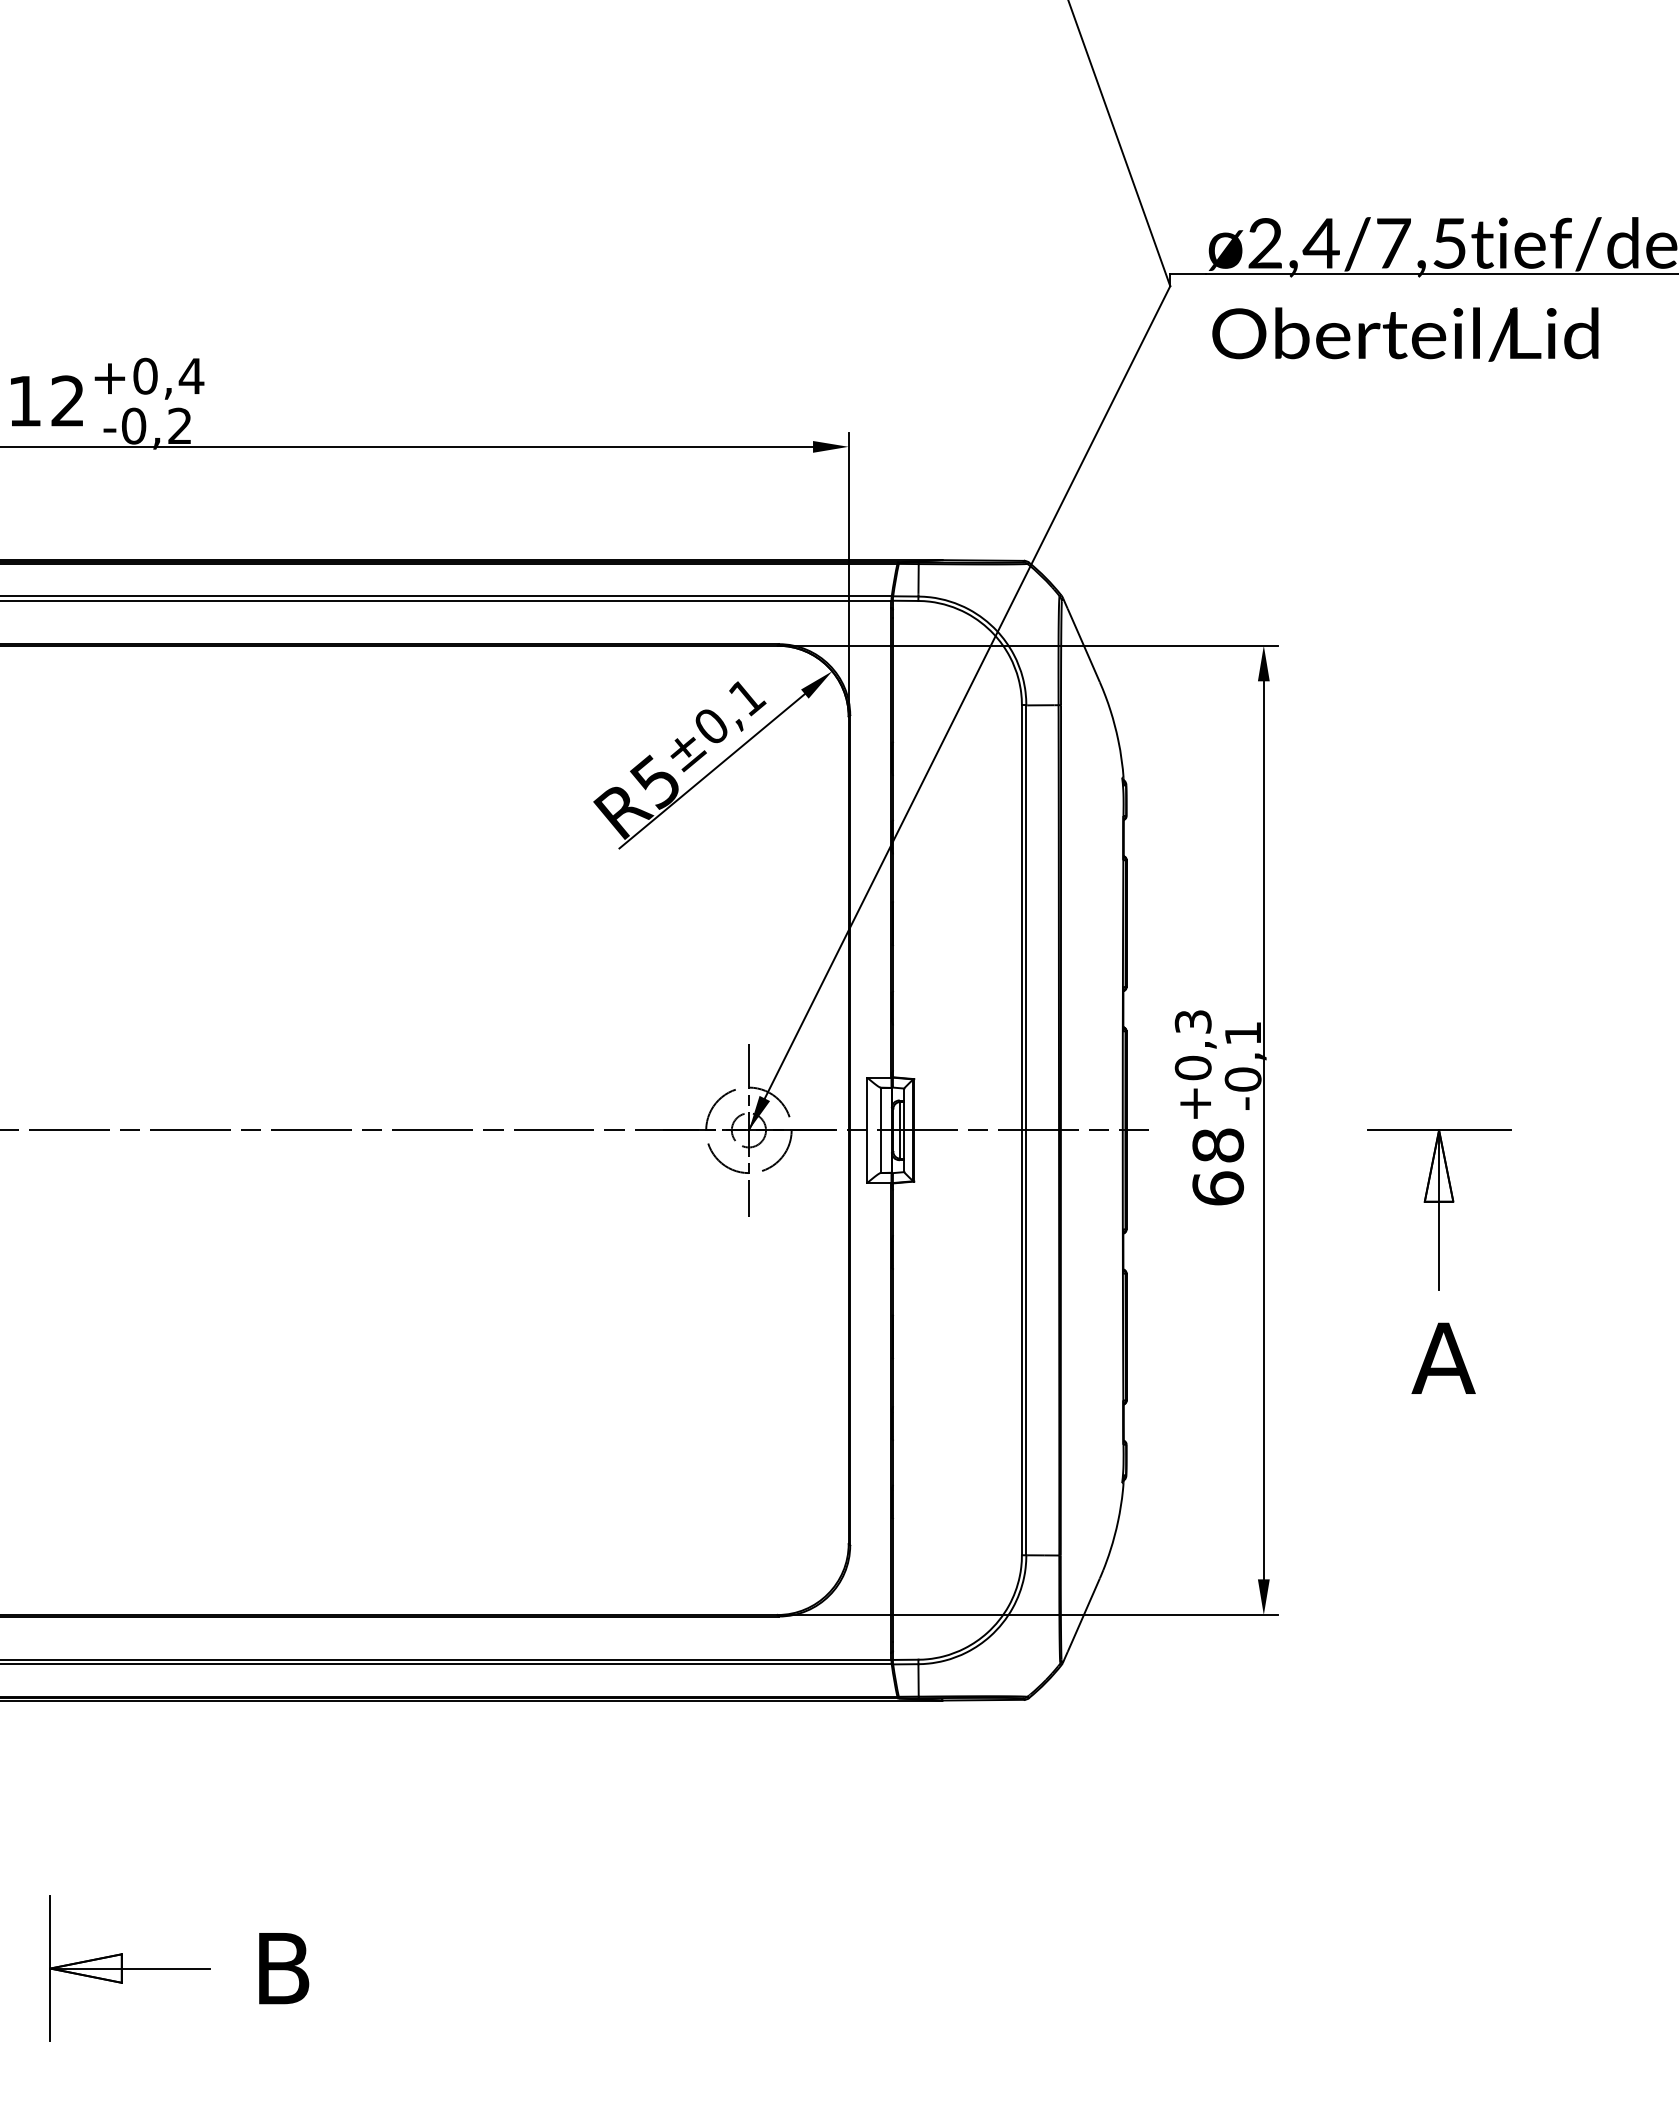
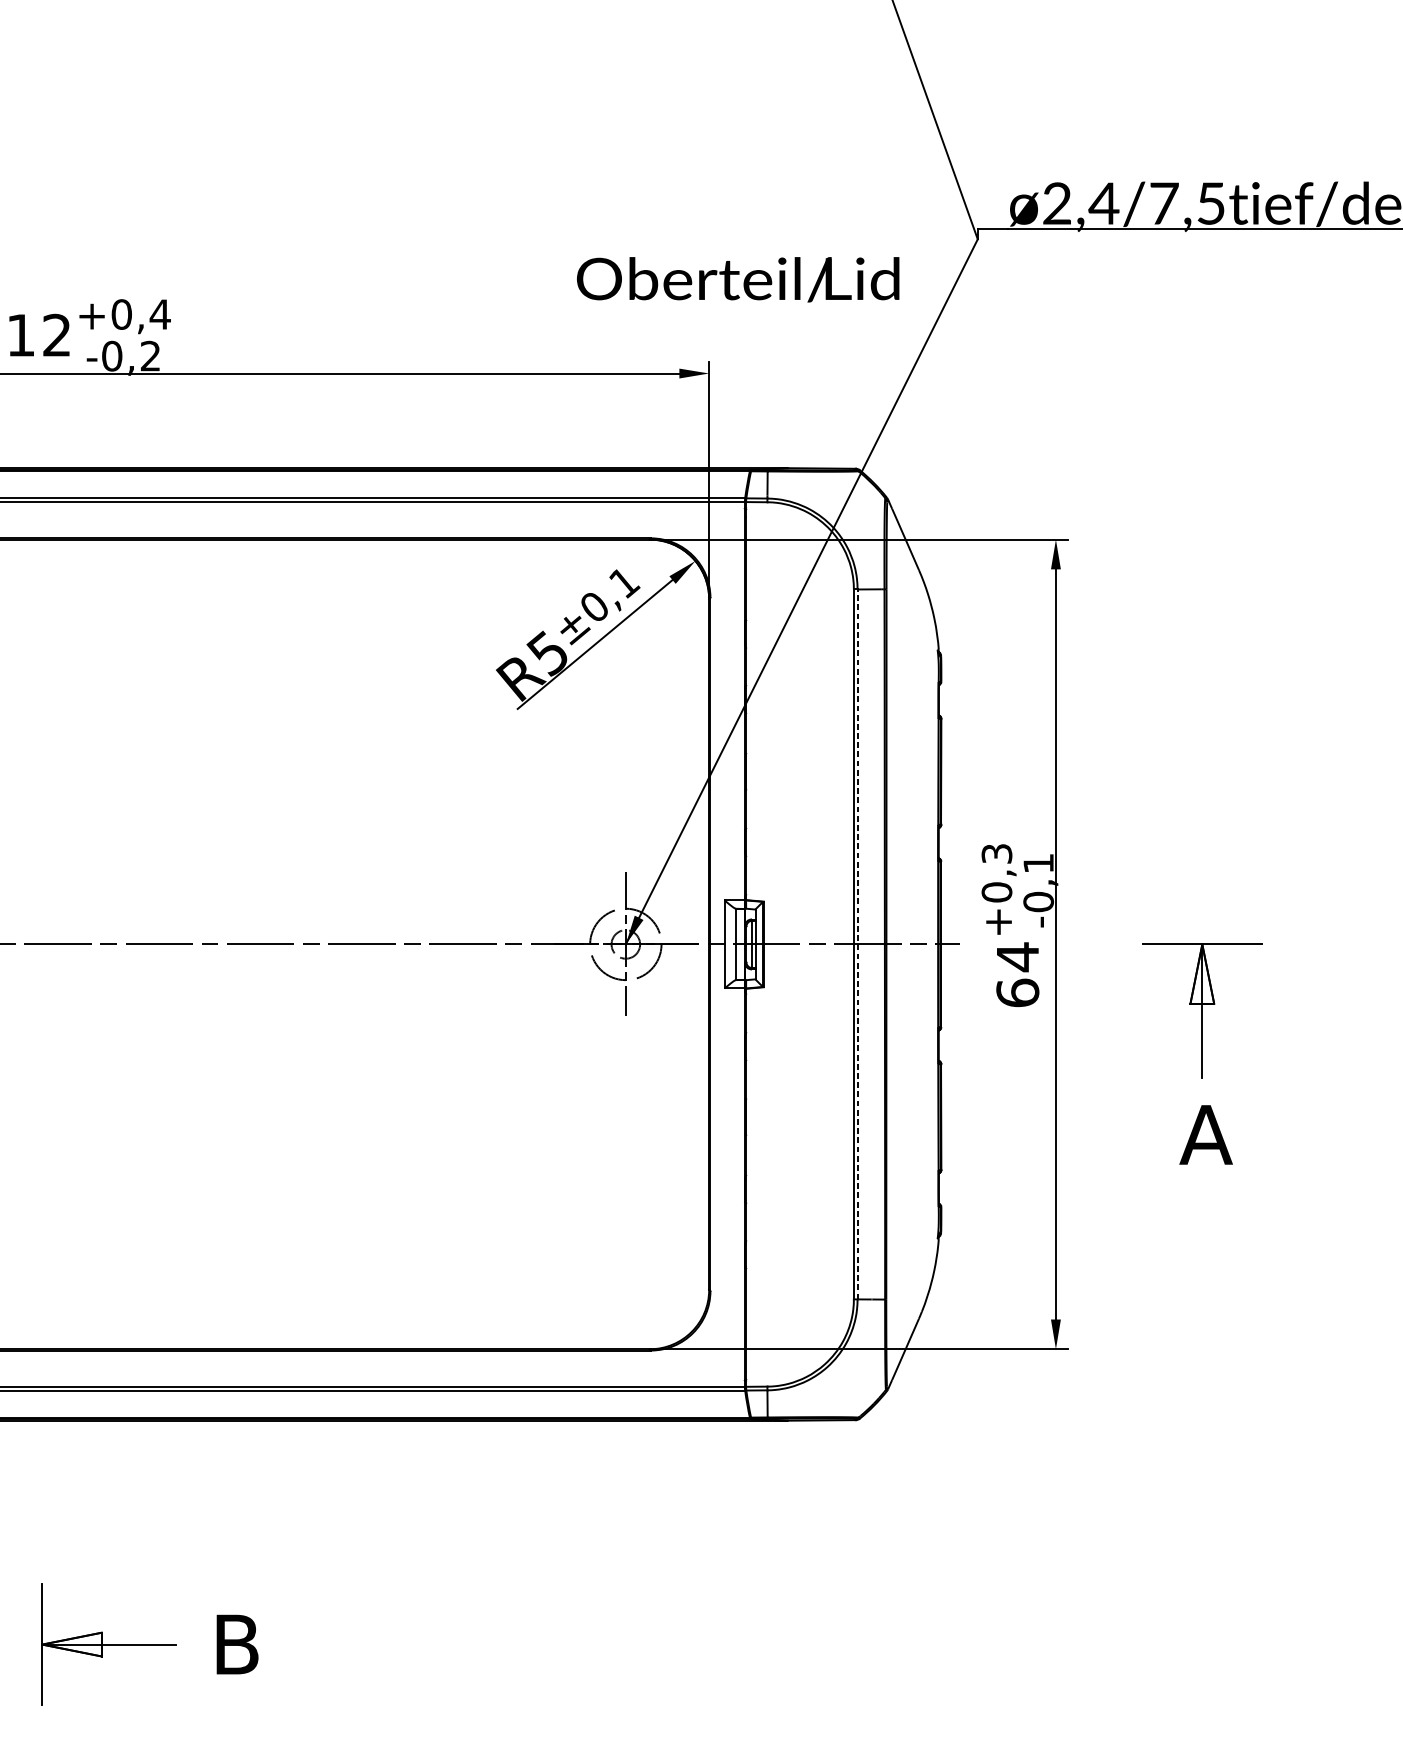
text: (1405, 334) -> (738, 279), moved
line: (1026, 1130) -> (857, 944), solid -> dashed
text: (1218, 1145) -> (1018, 957), 68 -> 64

